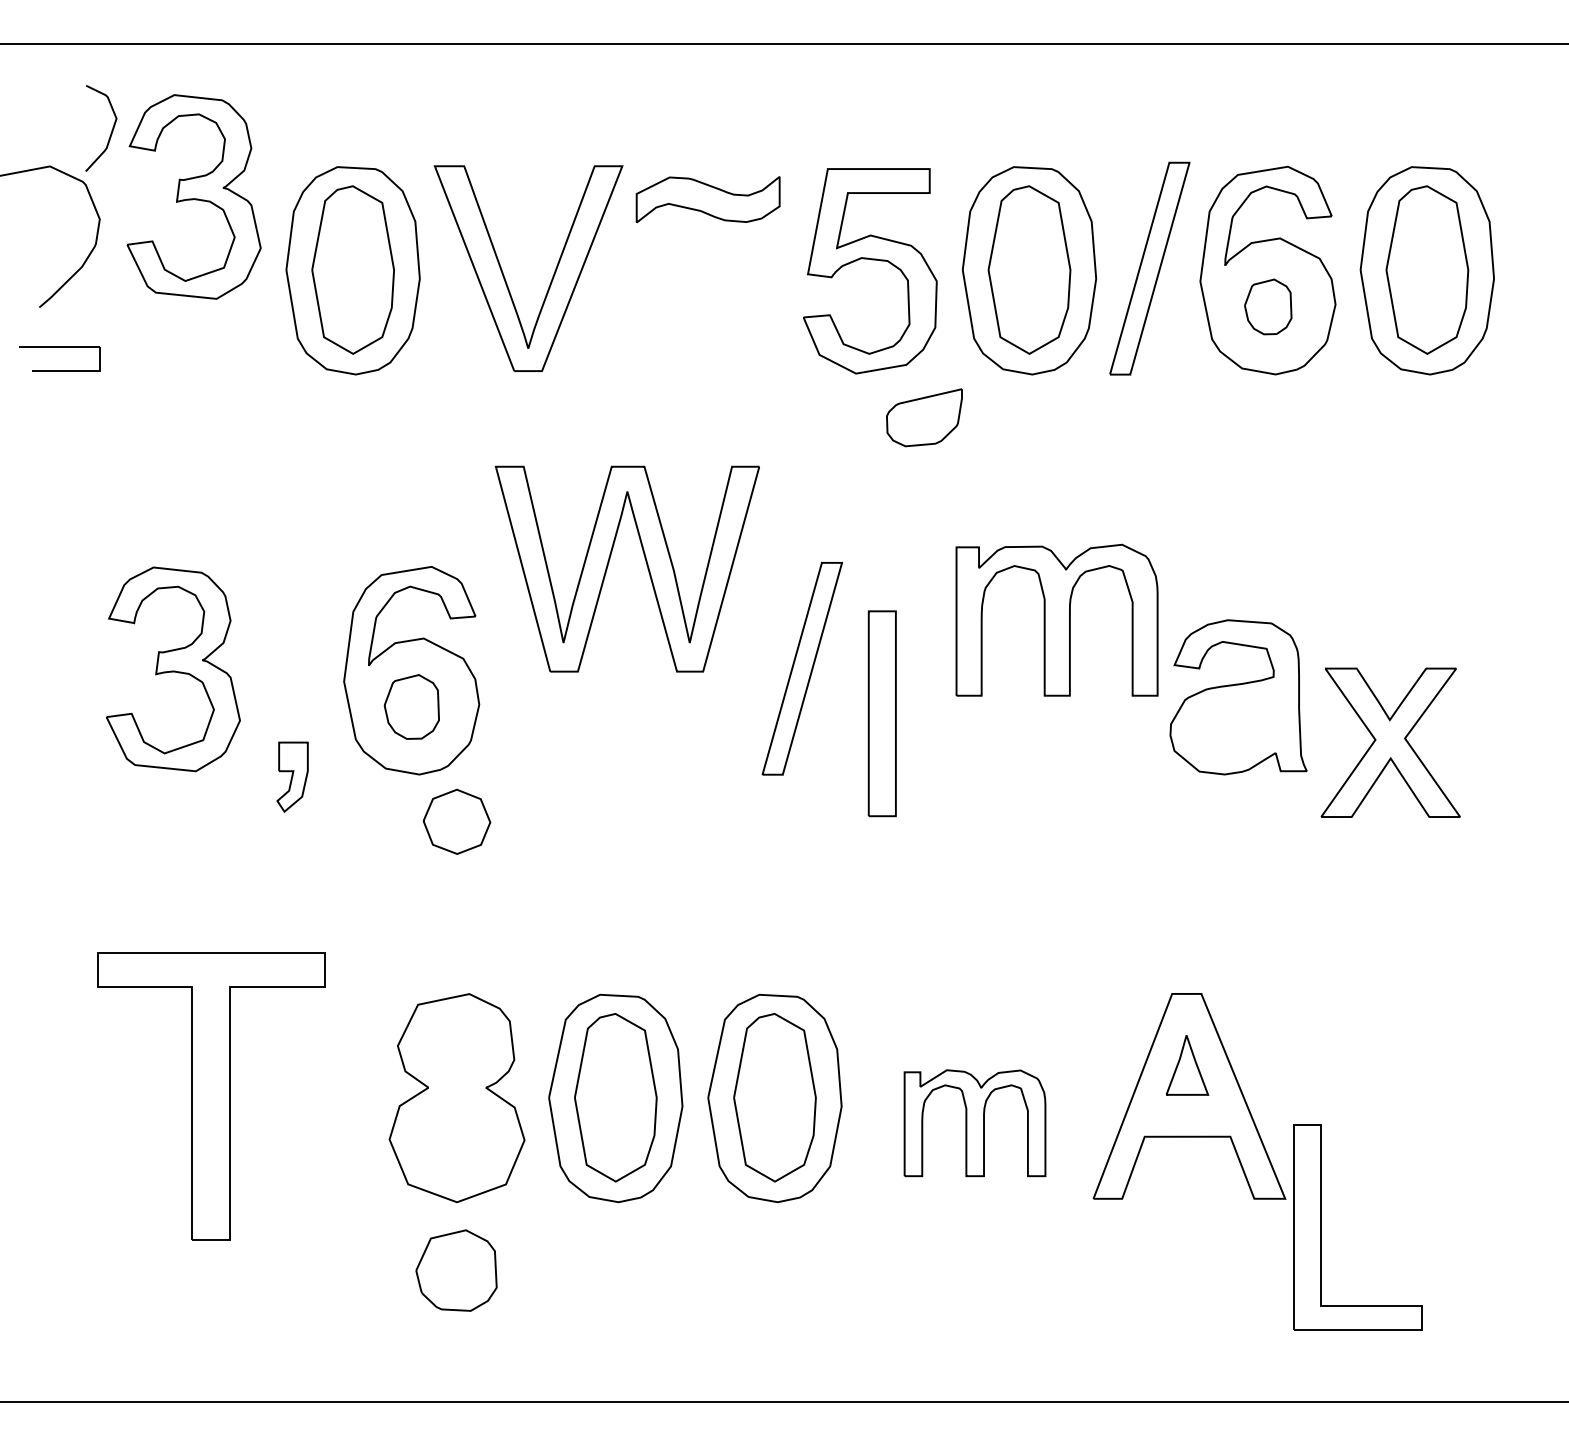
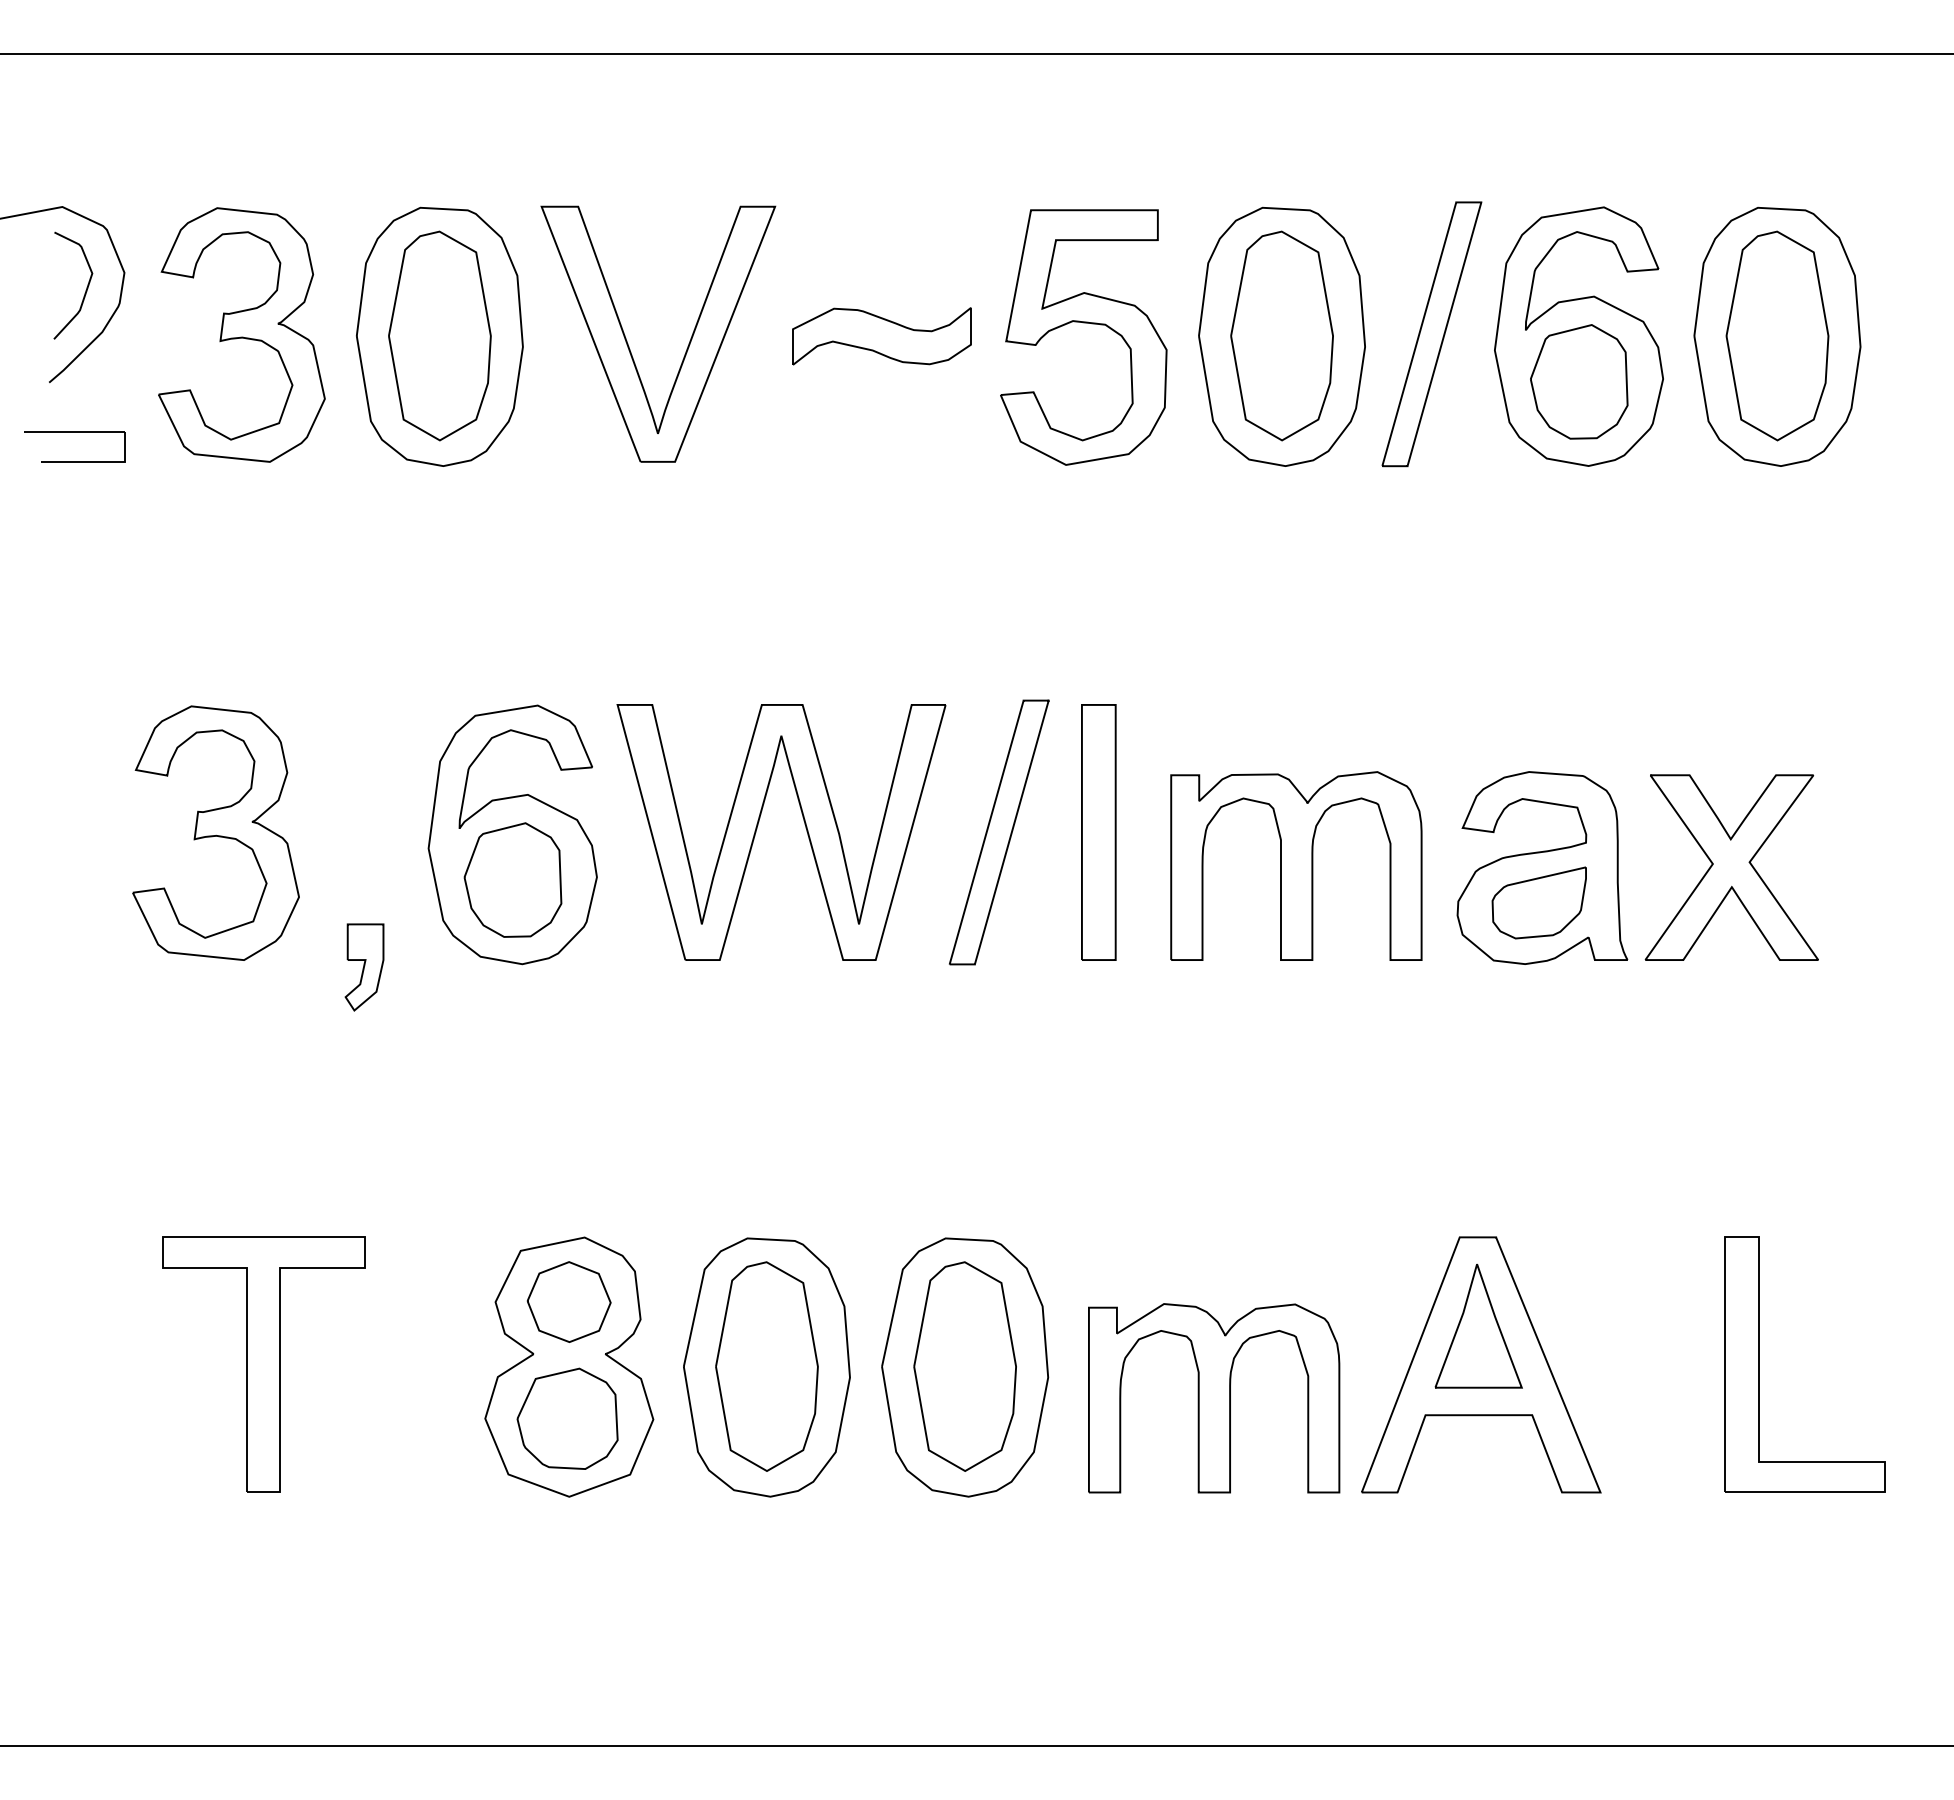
curve: (111, 132) -> (85, 290), moved
part: (193, 196) -> (241, 334), moved
part: (707, 199) -> (881, 336), moved
part: (1268, 306) -> (1579, 381), size x1.67
part: (923, 417) -> (1538, 902), moved
part: (609, 563) -> (758, 825), moved
part: (1057, 619) -> (1296, 865), moved
part: (411, 706) -> (512, 879), size x1.43
curve: (869, 713) -> (1082, 832), moved
part: (1390, 742) -> (1731, 867), moved
part: (456, 821) -> (568, 1301), moved
part: (1187, 1064) -> (1478, 1325), size x1.67
part: (211, 1096) -> (263, 1364), size x0.71
part: (975, 1123) -> (1214, 1398), size x1.43
part: (1321, 1226) -> (1759, 1364), moved
part: (456, 1270) -> (567, 1418), moved

